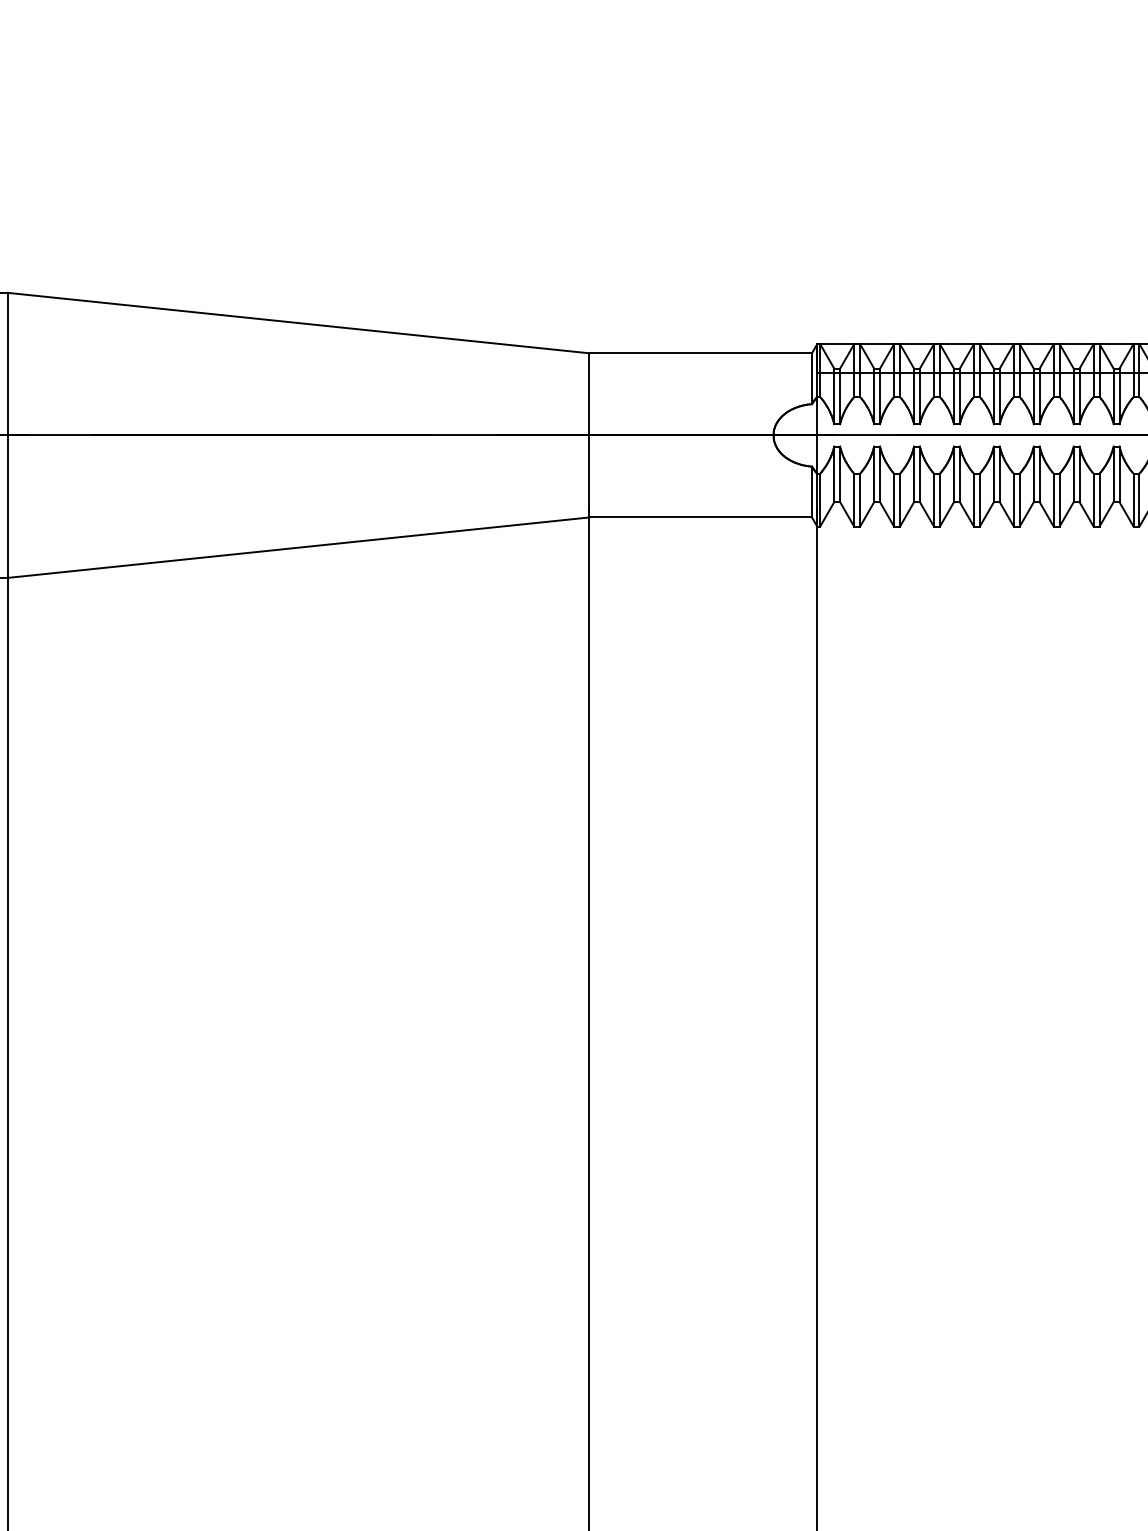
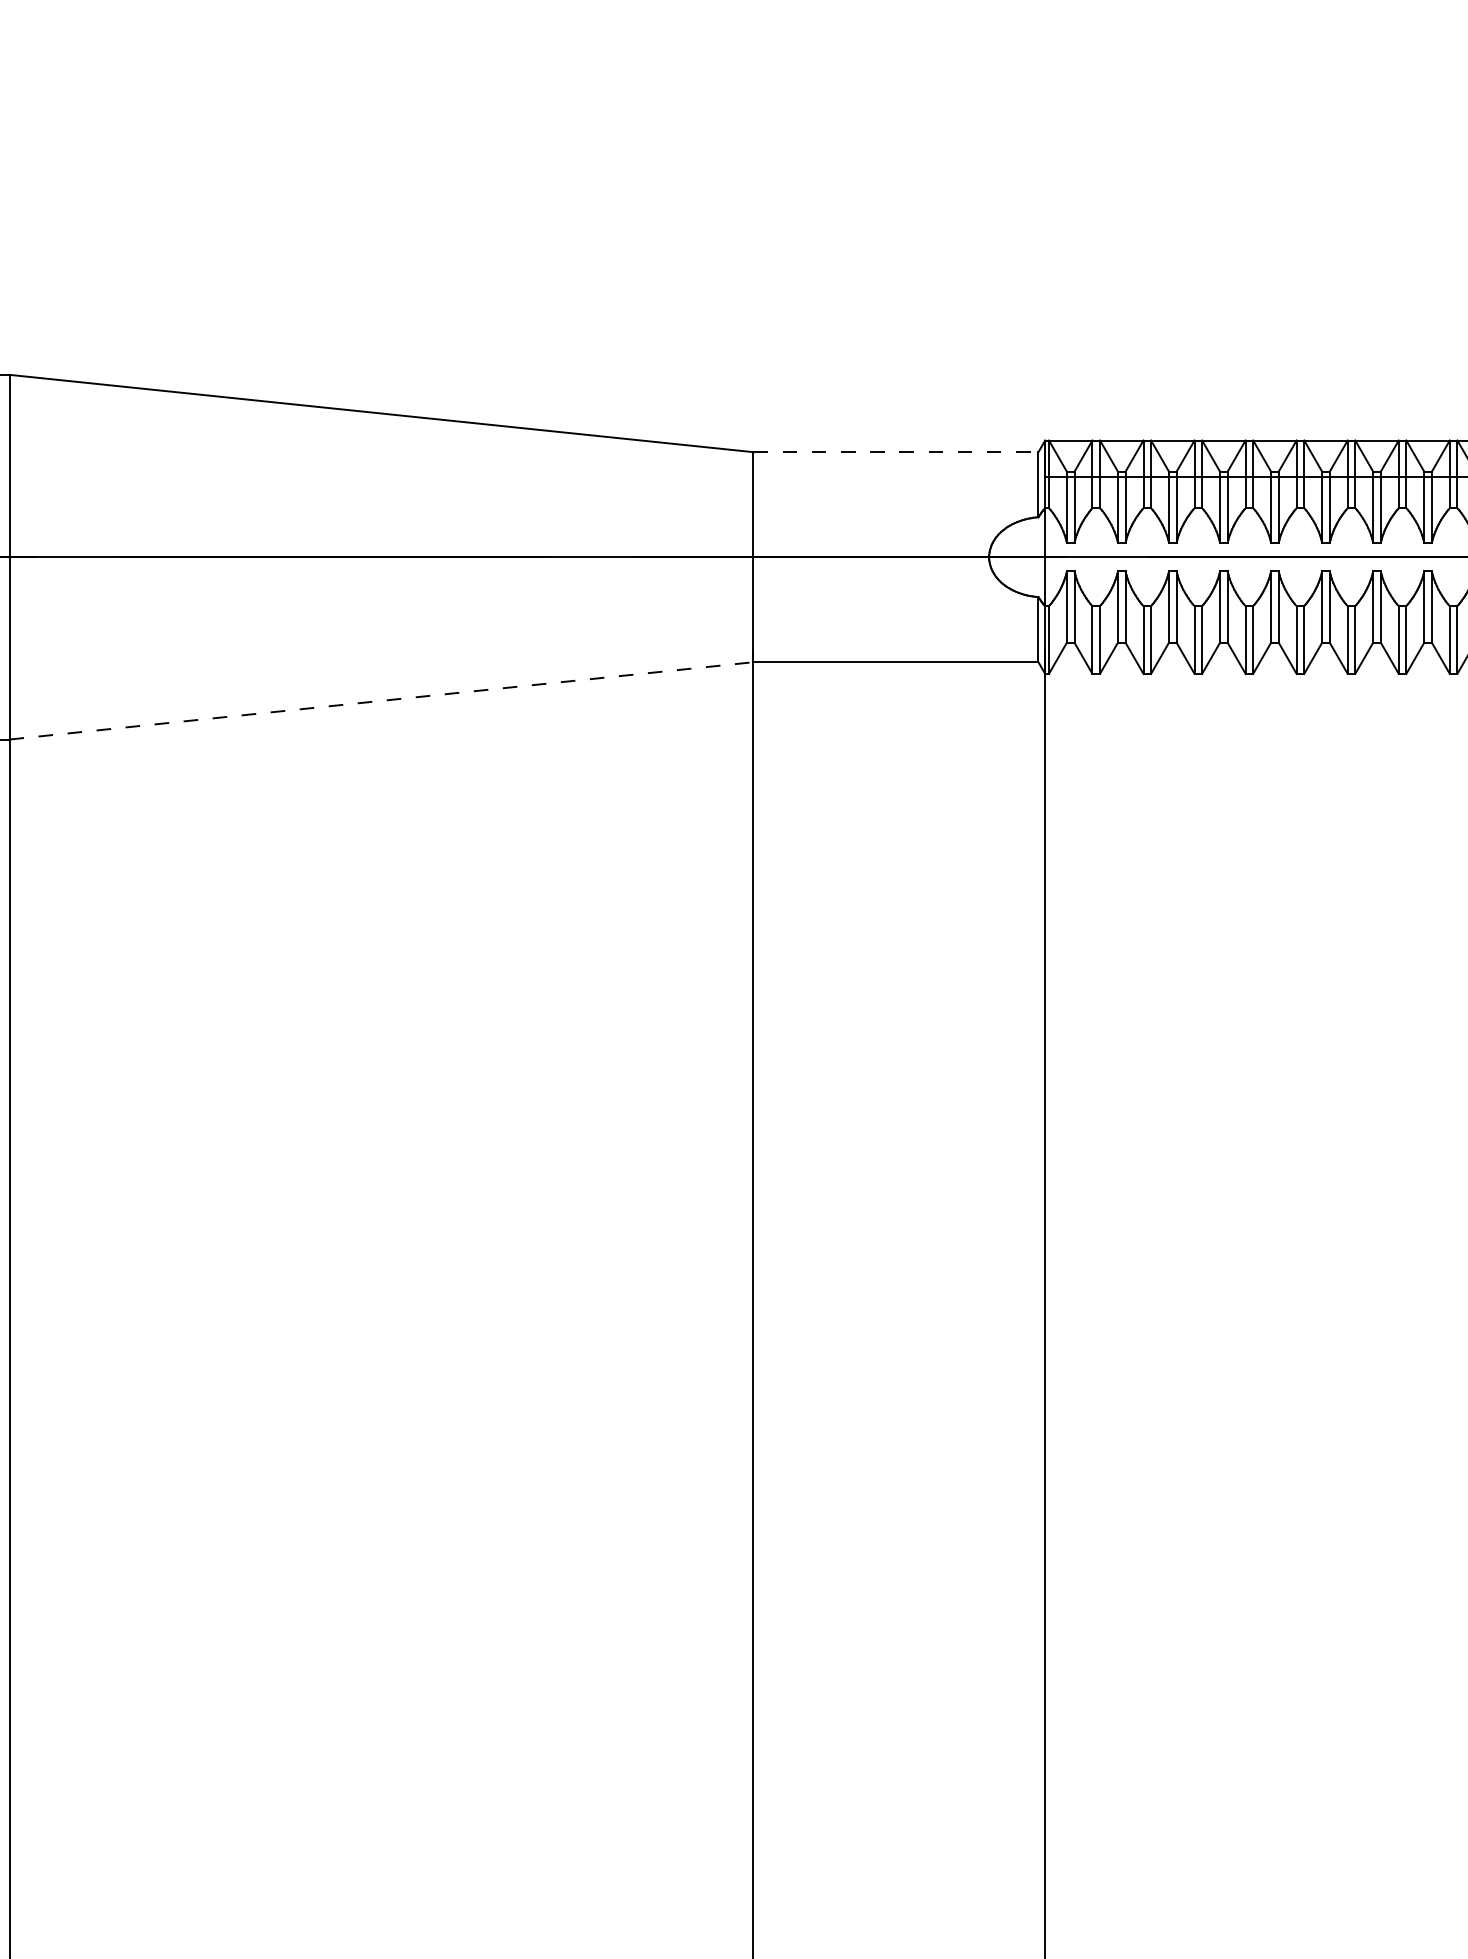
line: (700, 353) -> (895, 452), solid -> dashed
line: (298, 547) -> (381, 700), solid -> dashed

